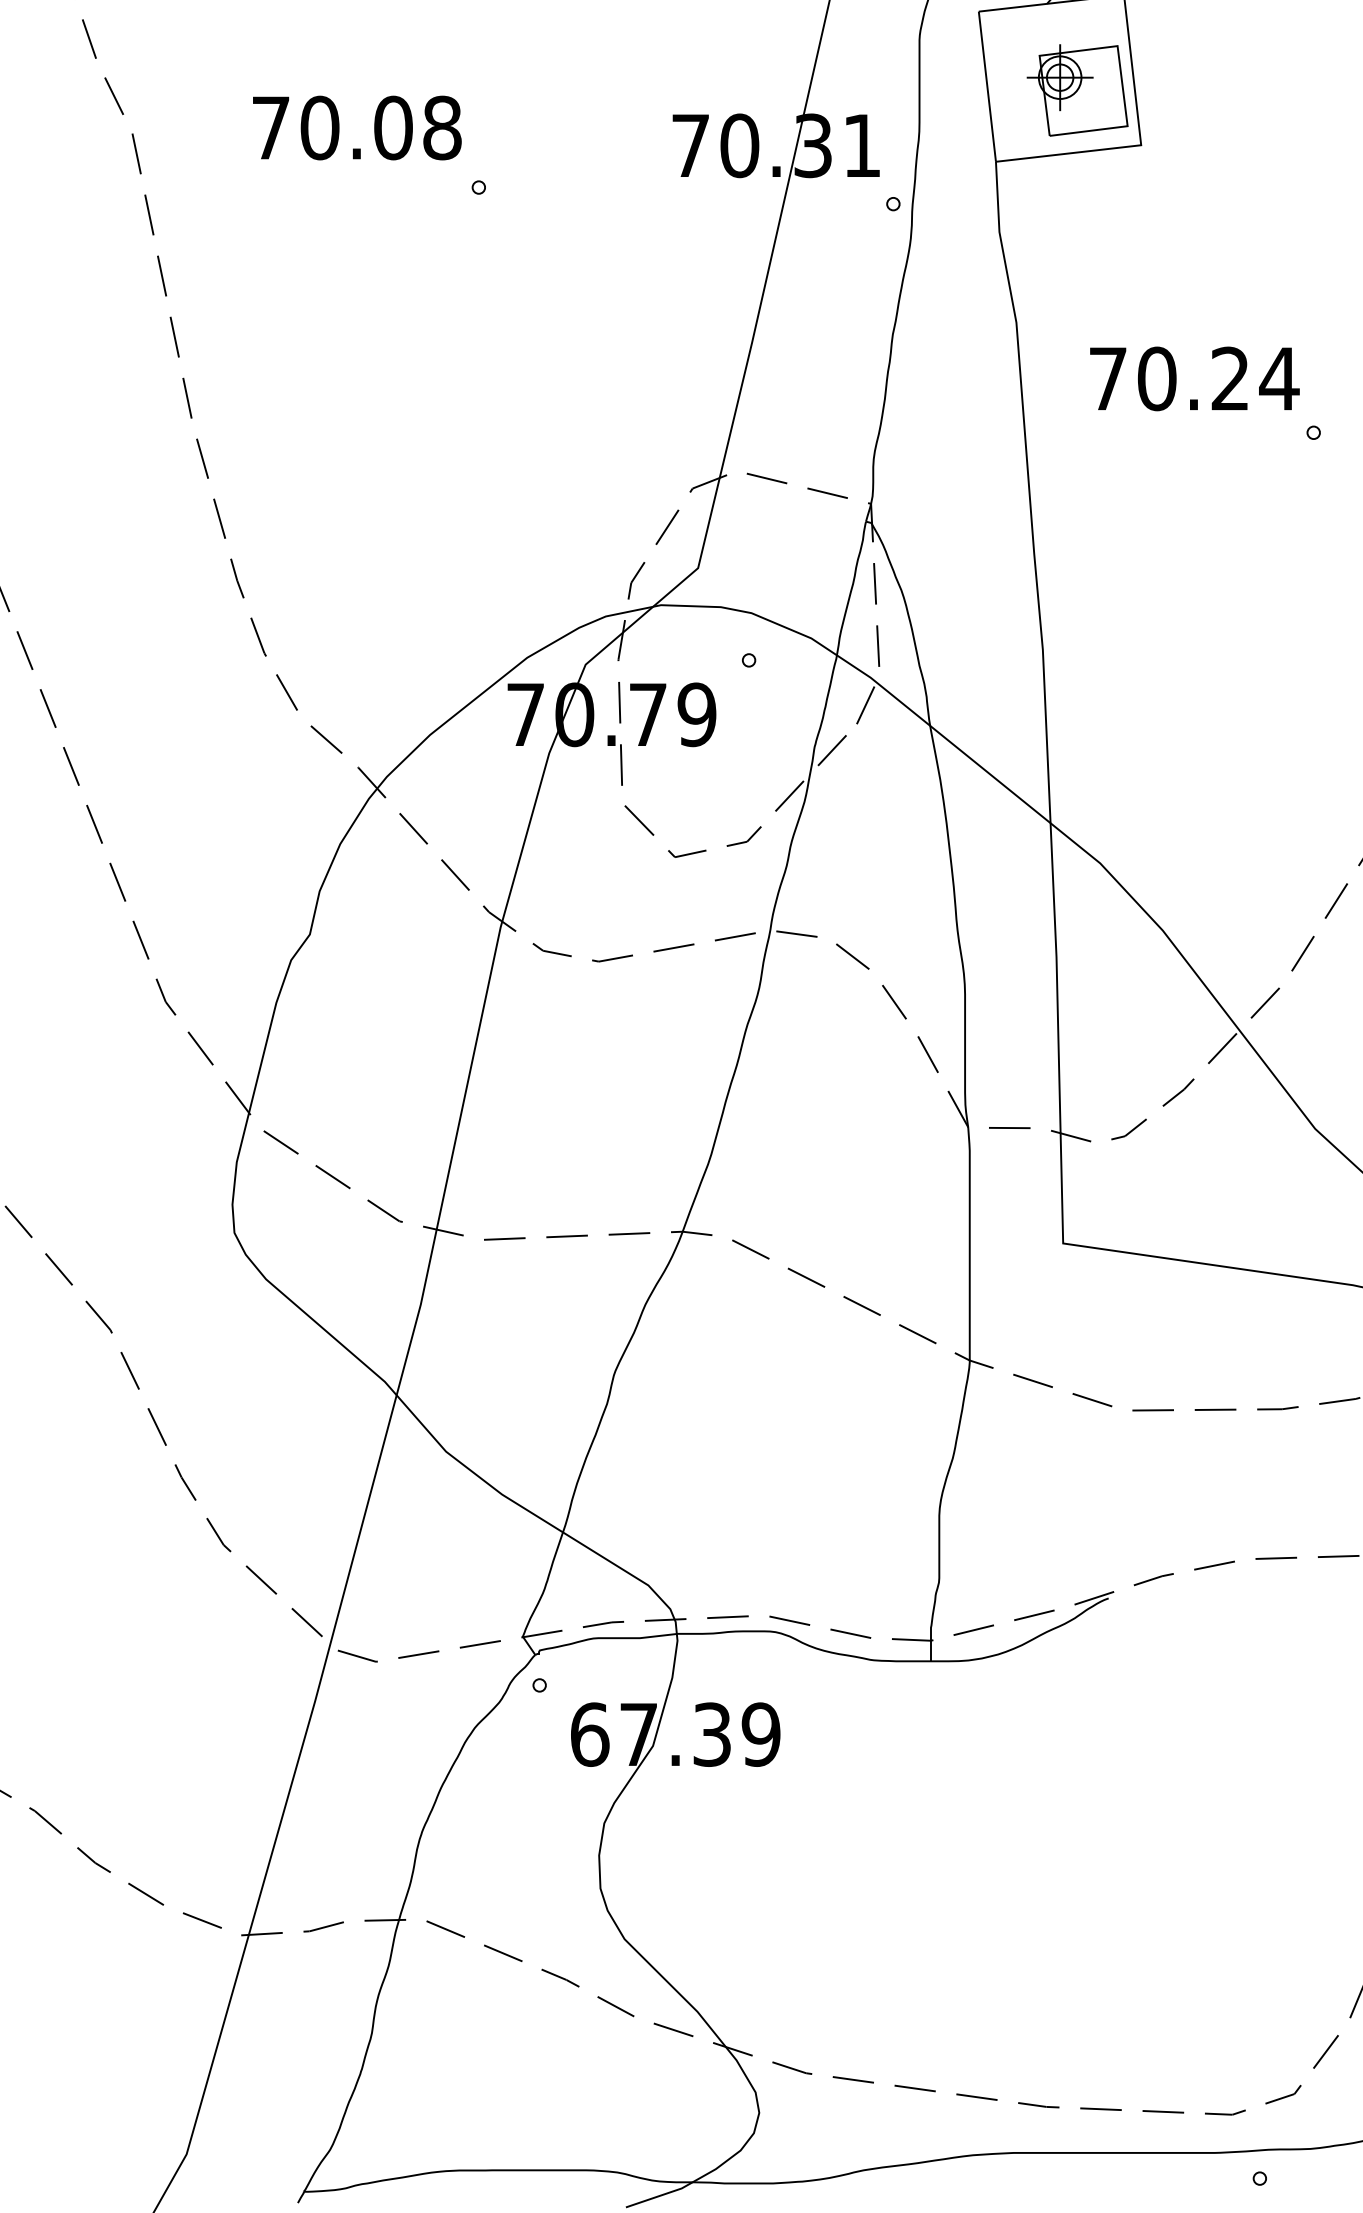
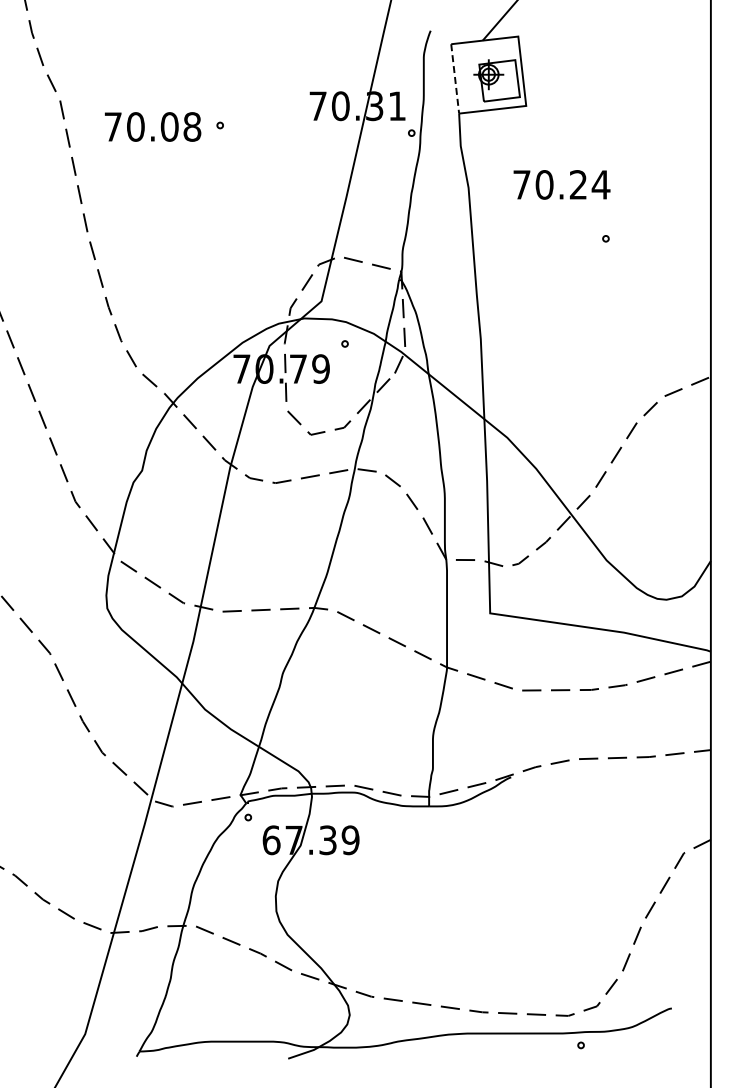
line: (988, 85) -> (455, 78), solid -> dashed
text: (358, 126) -> (153, 126), moved
text: (1193, 378) -> (561, 184), moved

